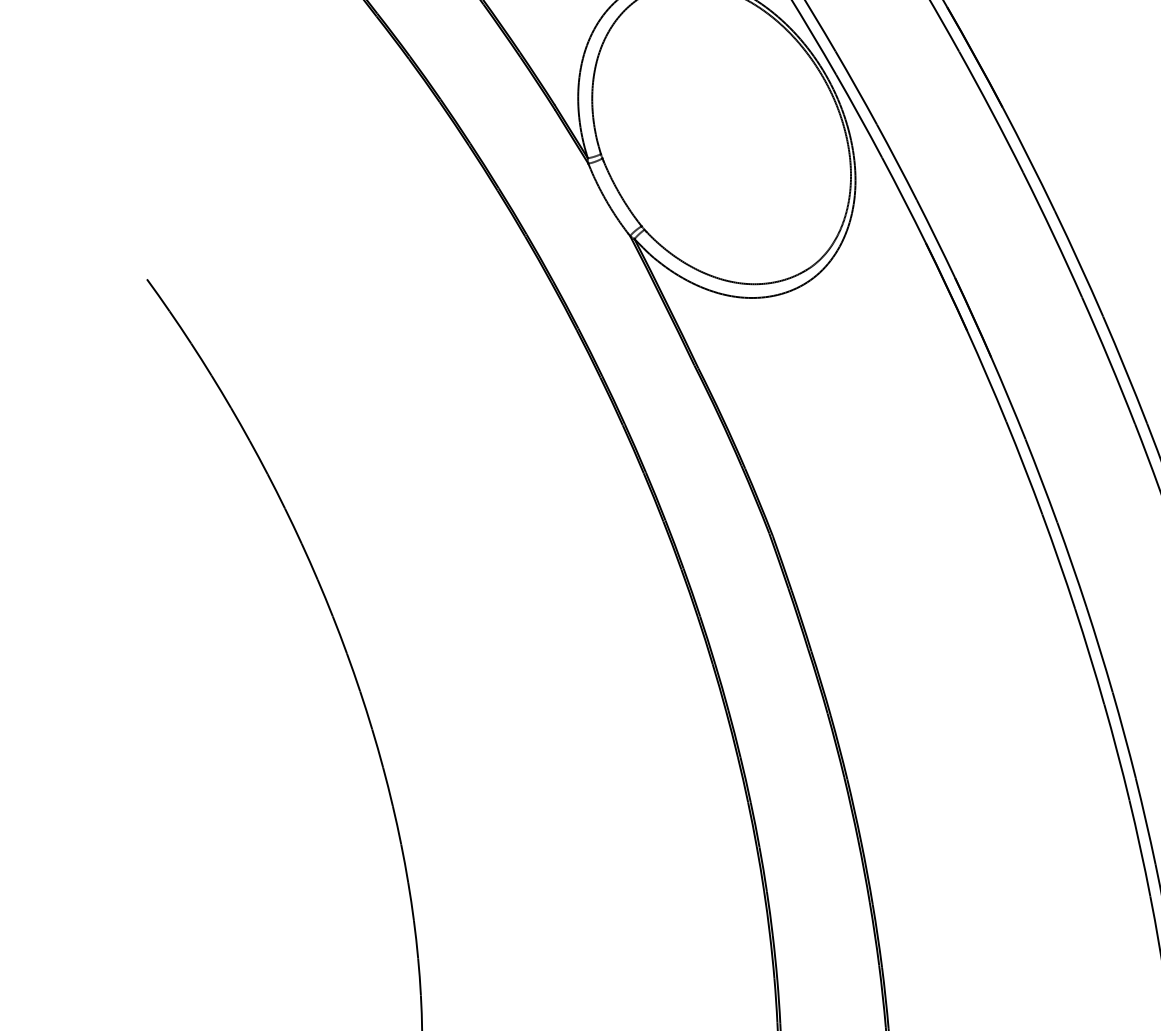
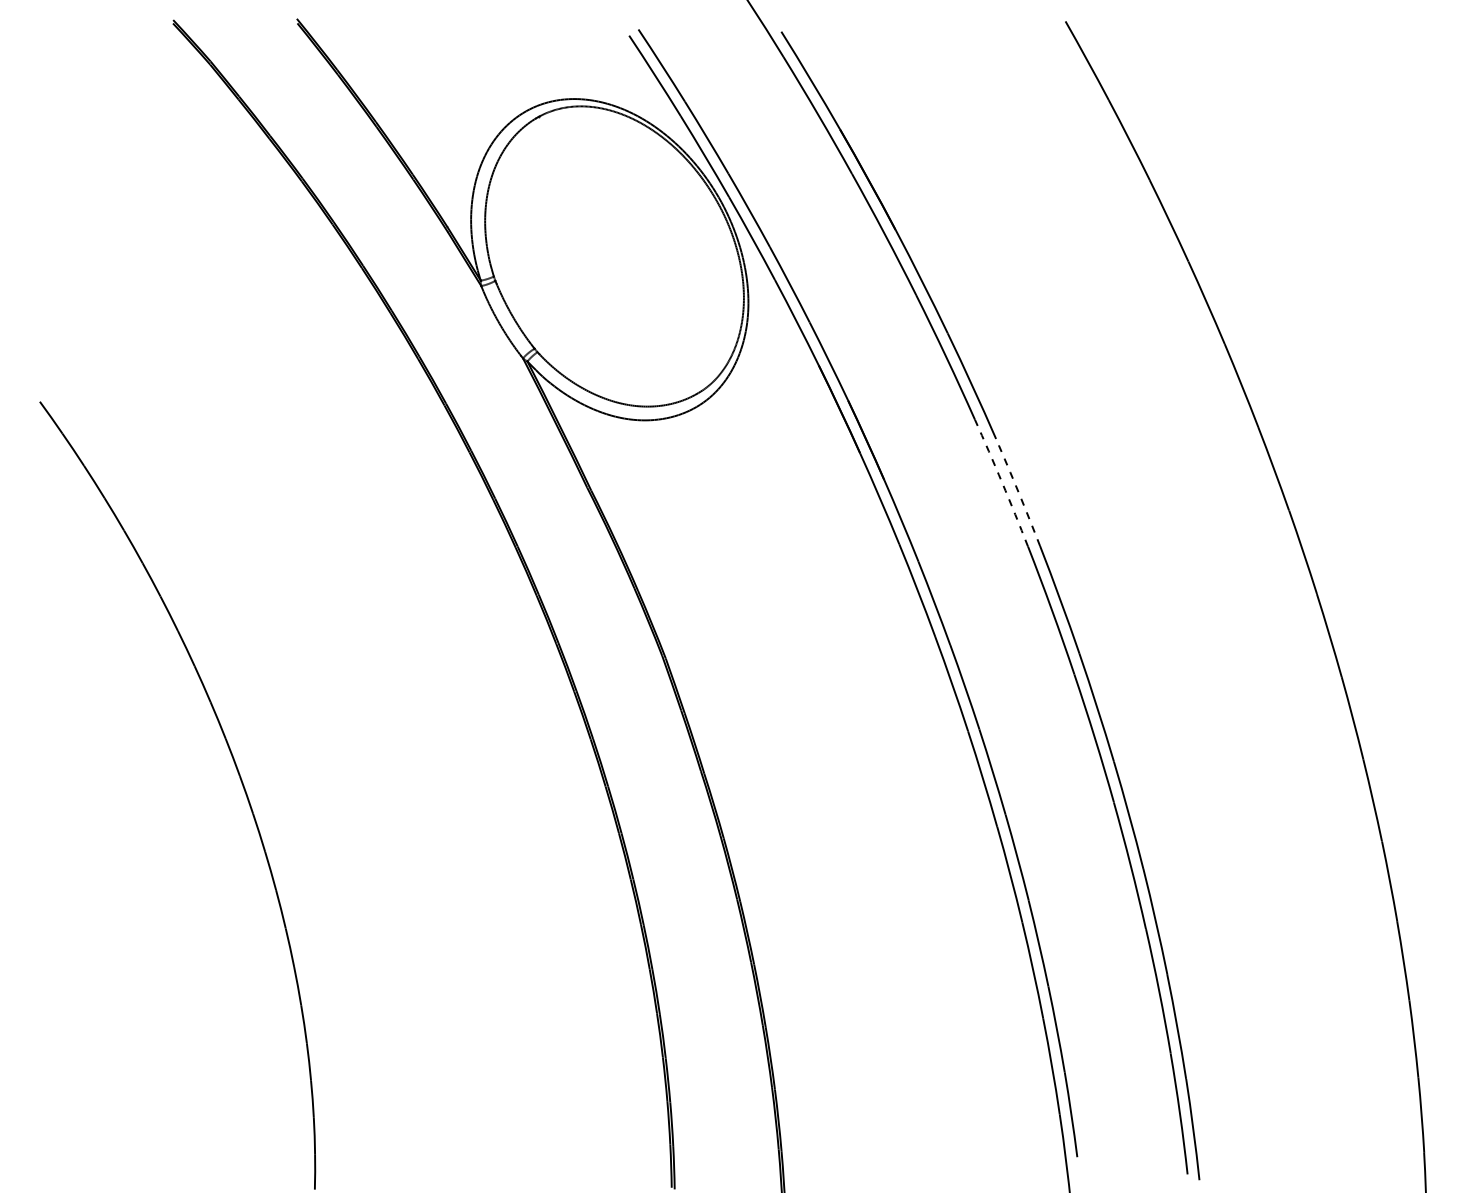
arc: (1109, 360) -> (1002, 482), solid -> dashed
arc: (1125, 370) -> (1018, 492), solid -> dashed

